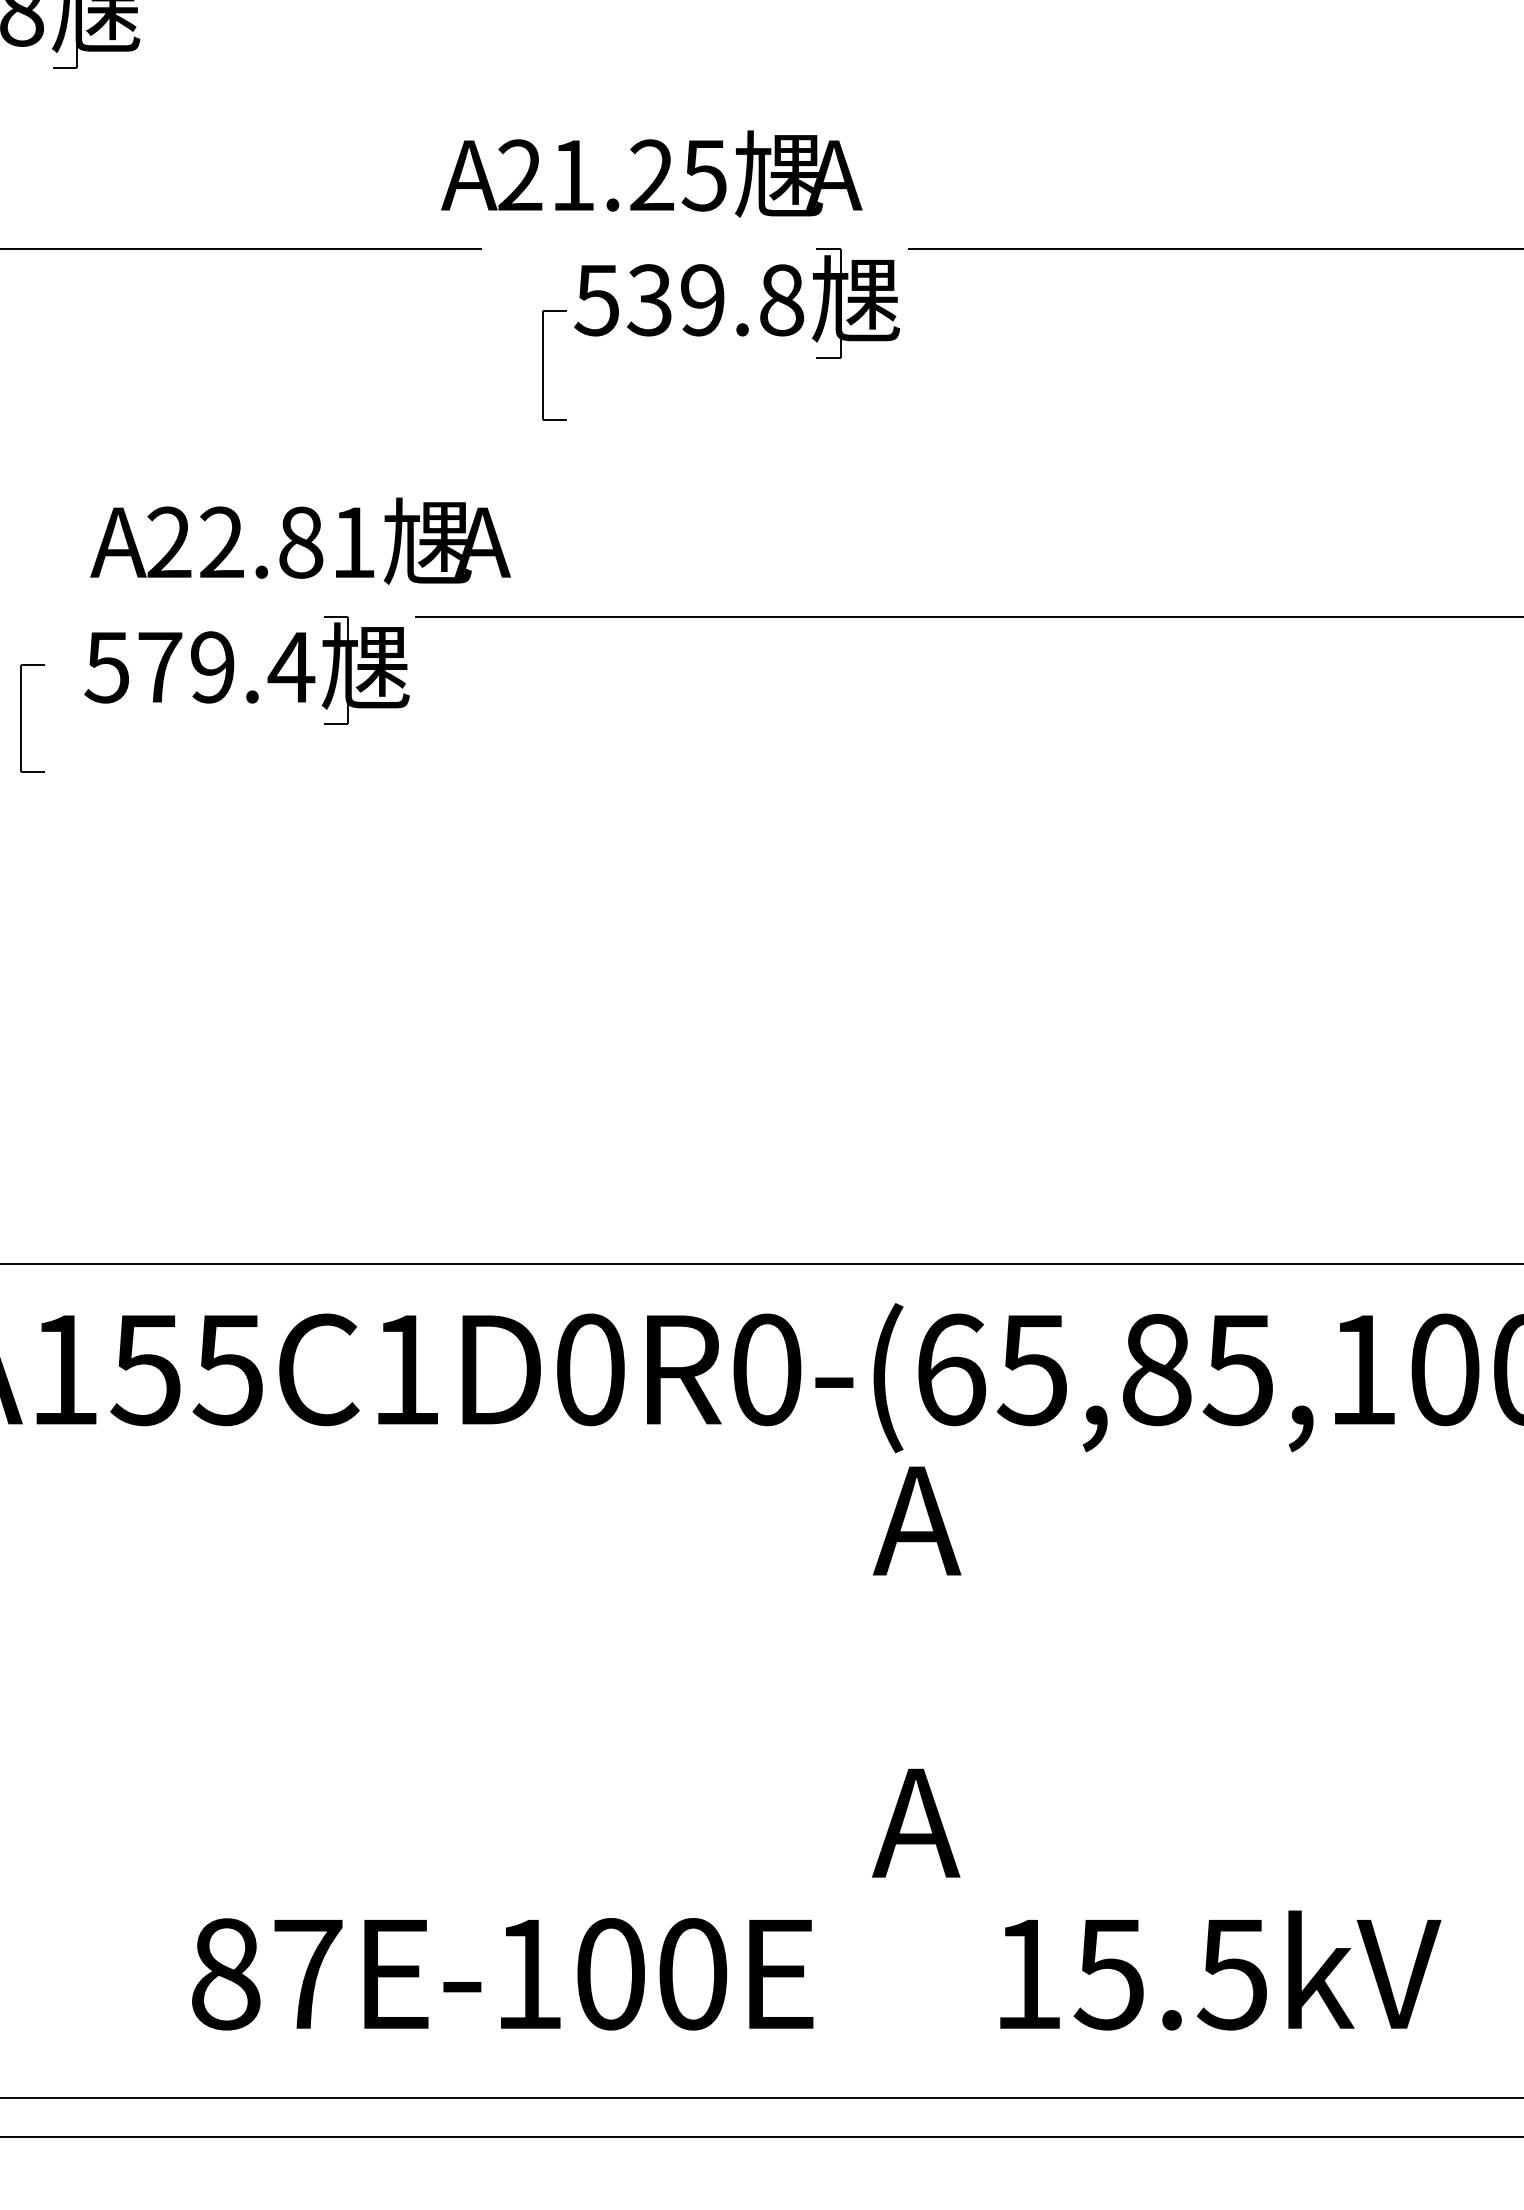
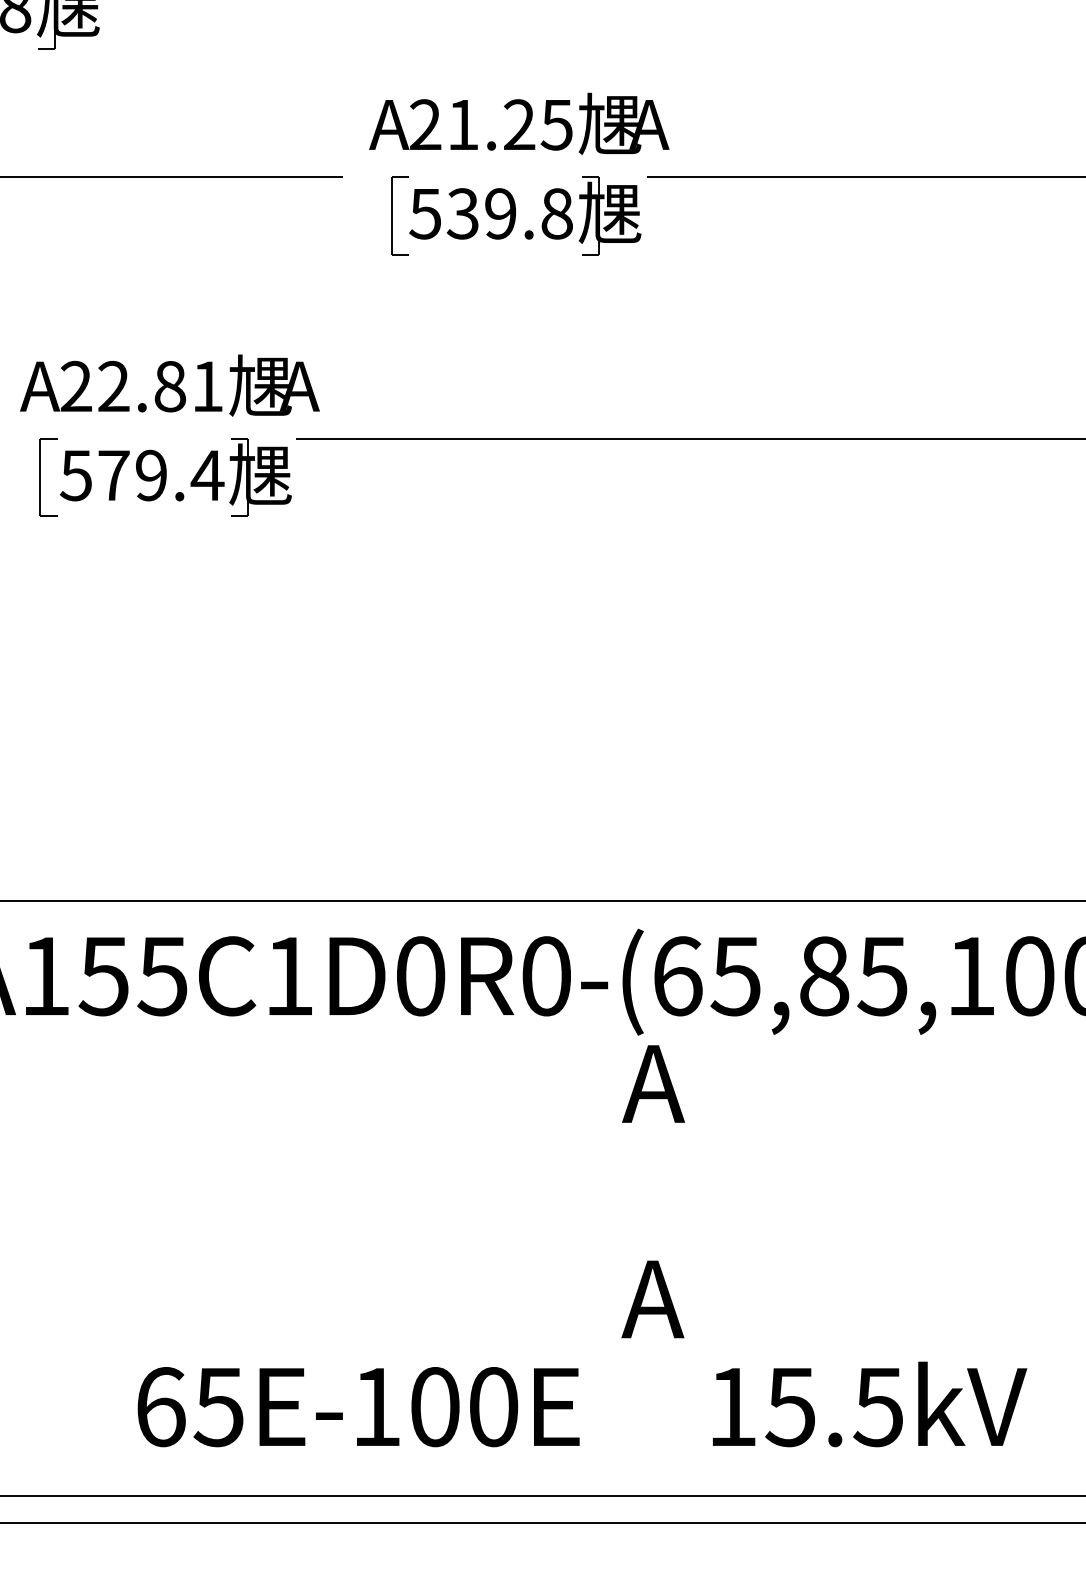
text: (651, 173) -> (519, 123), moved
part: (543, 365) -> (392, 216), moved
text: (300, 540) -> (169, 385), moved
part: (21, 718) -> (40, 477), moved
text: (267, 1974) -> (190, 1407), 87E-100E -> 65E-100E

